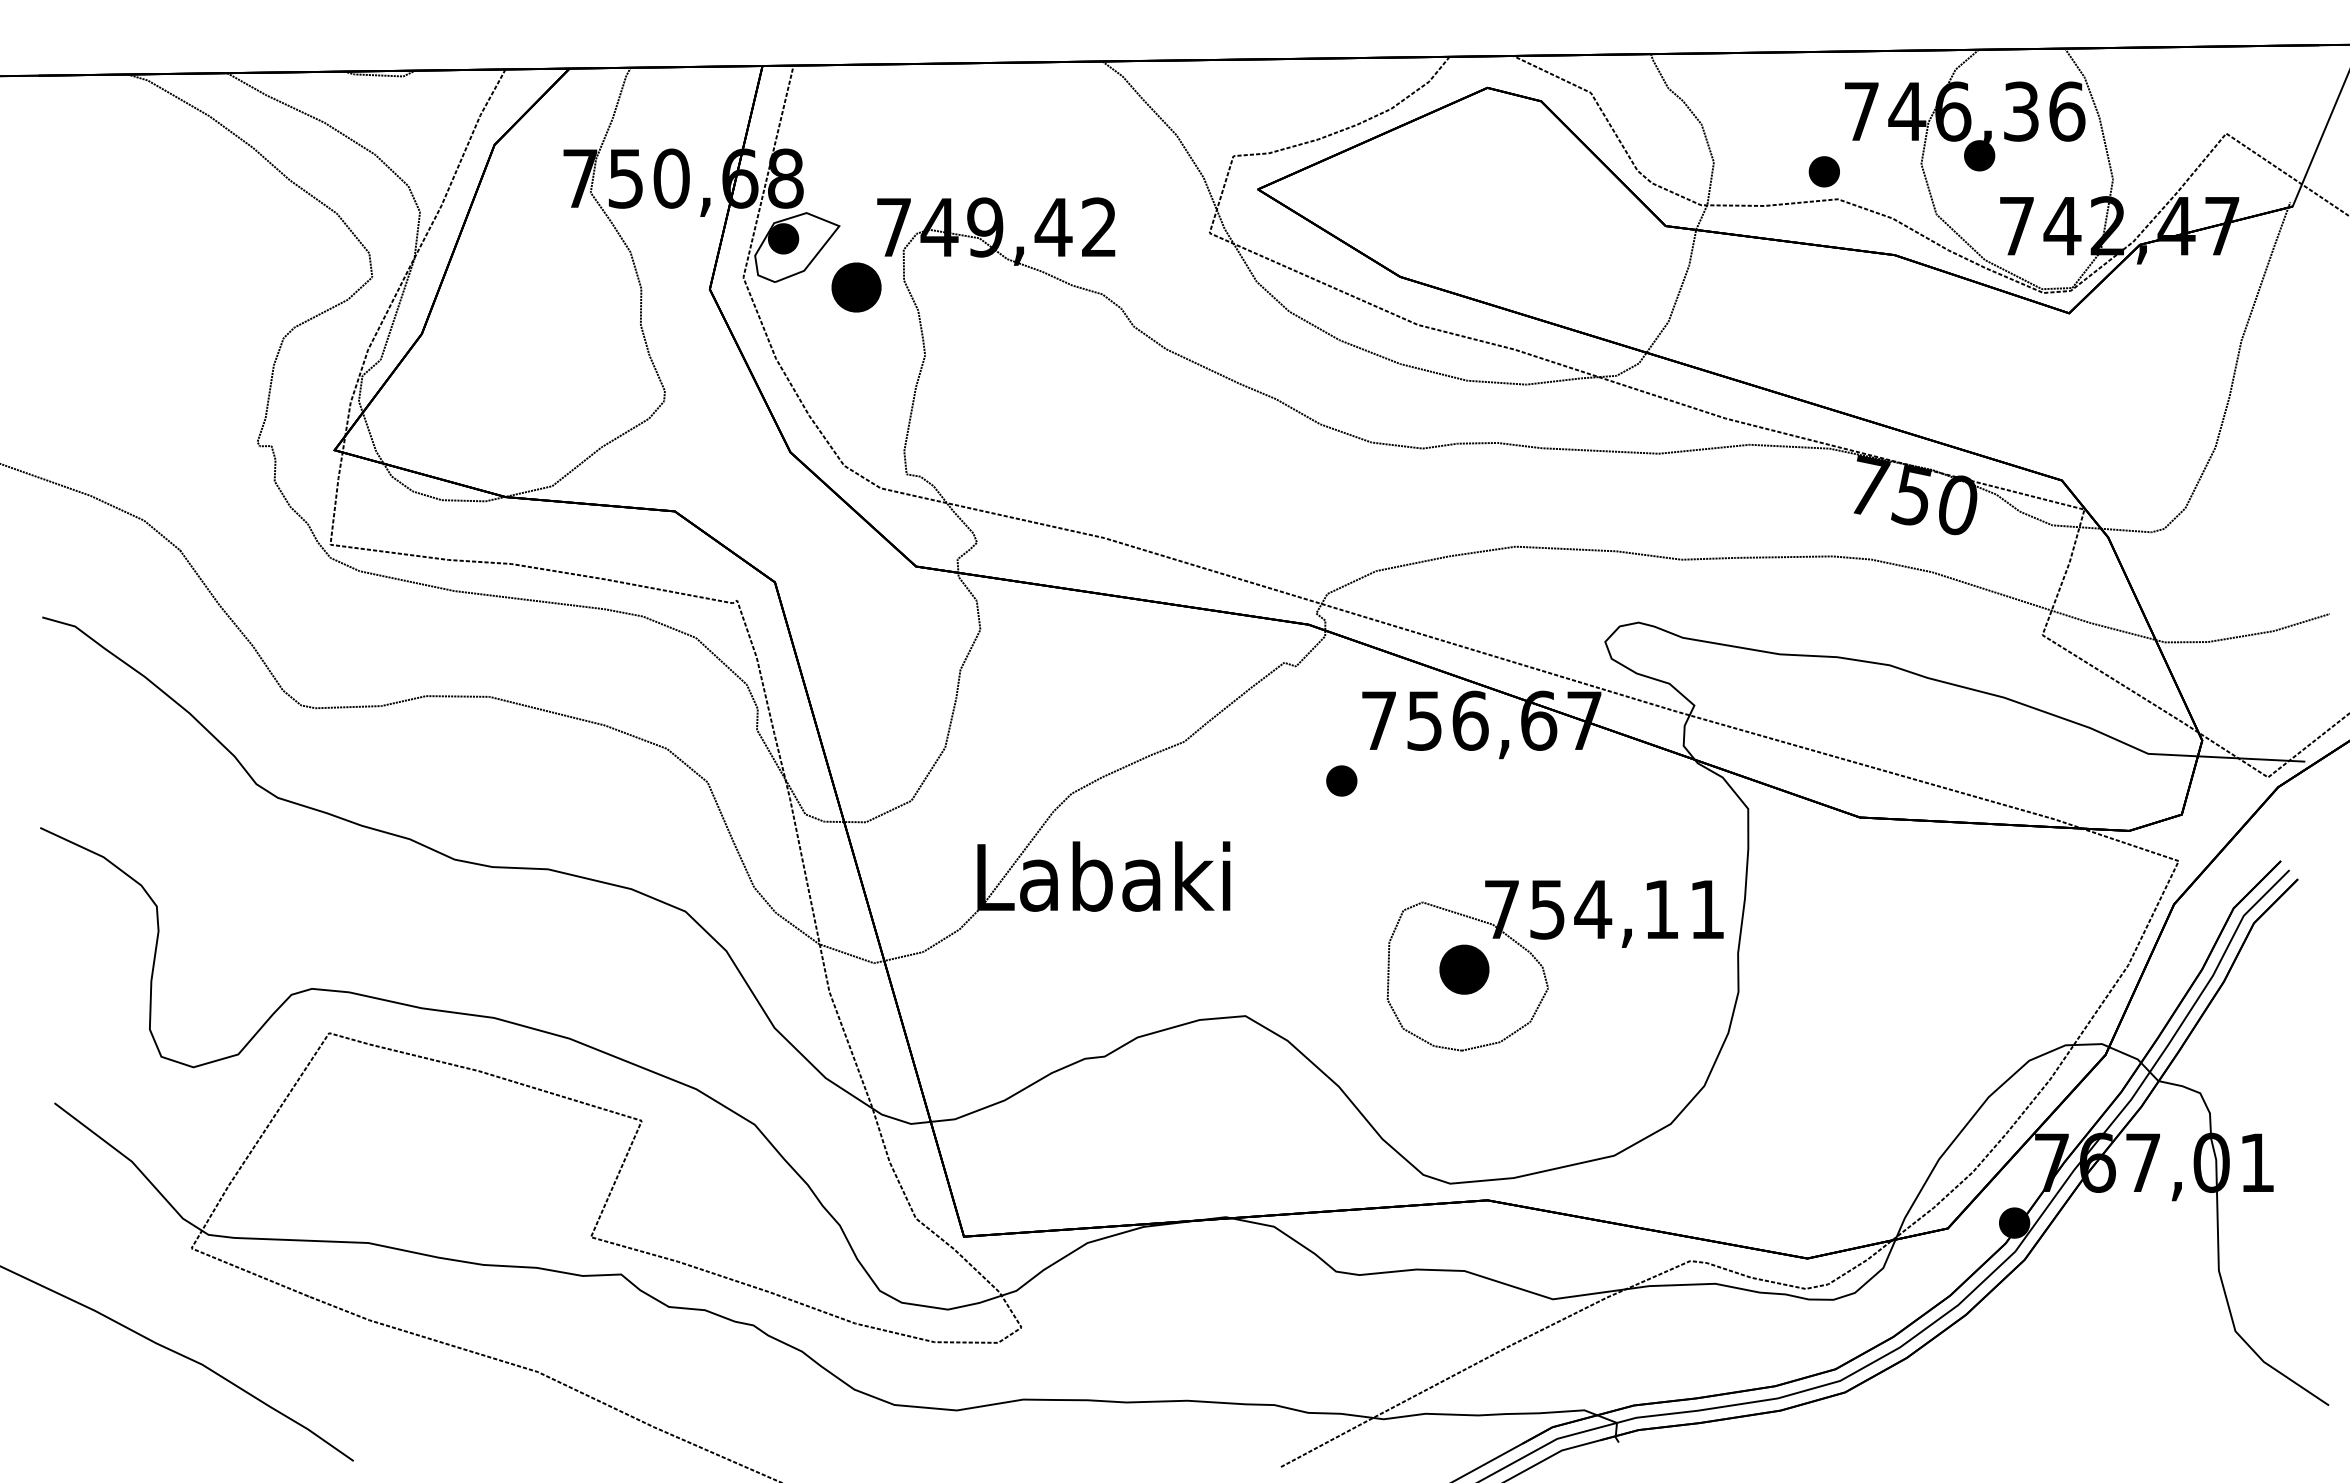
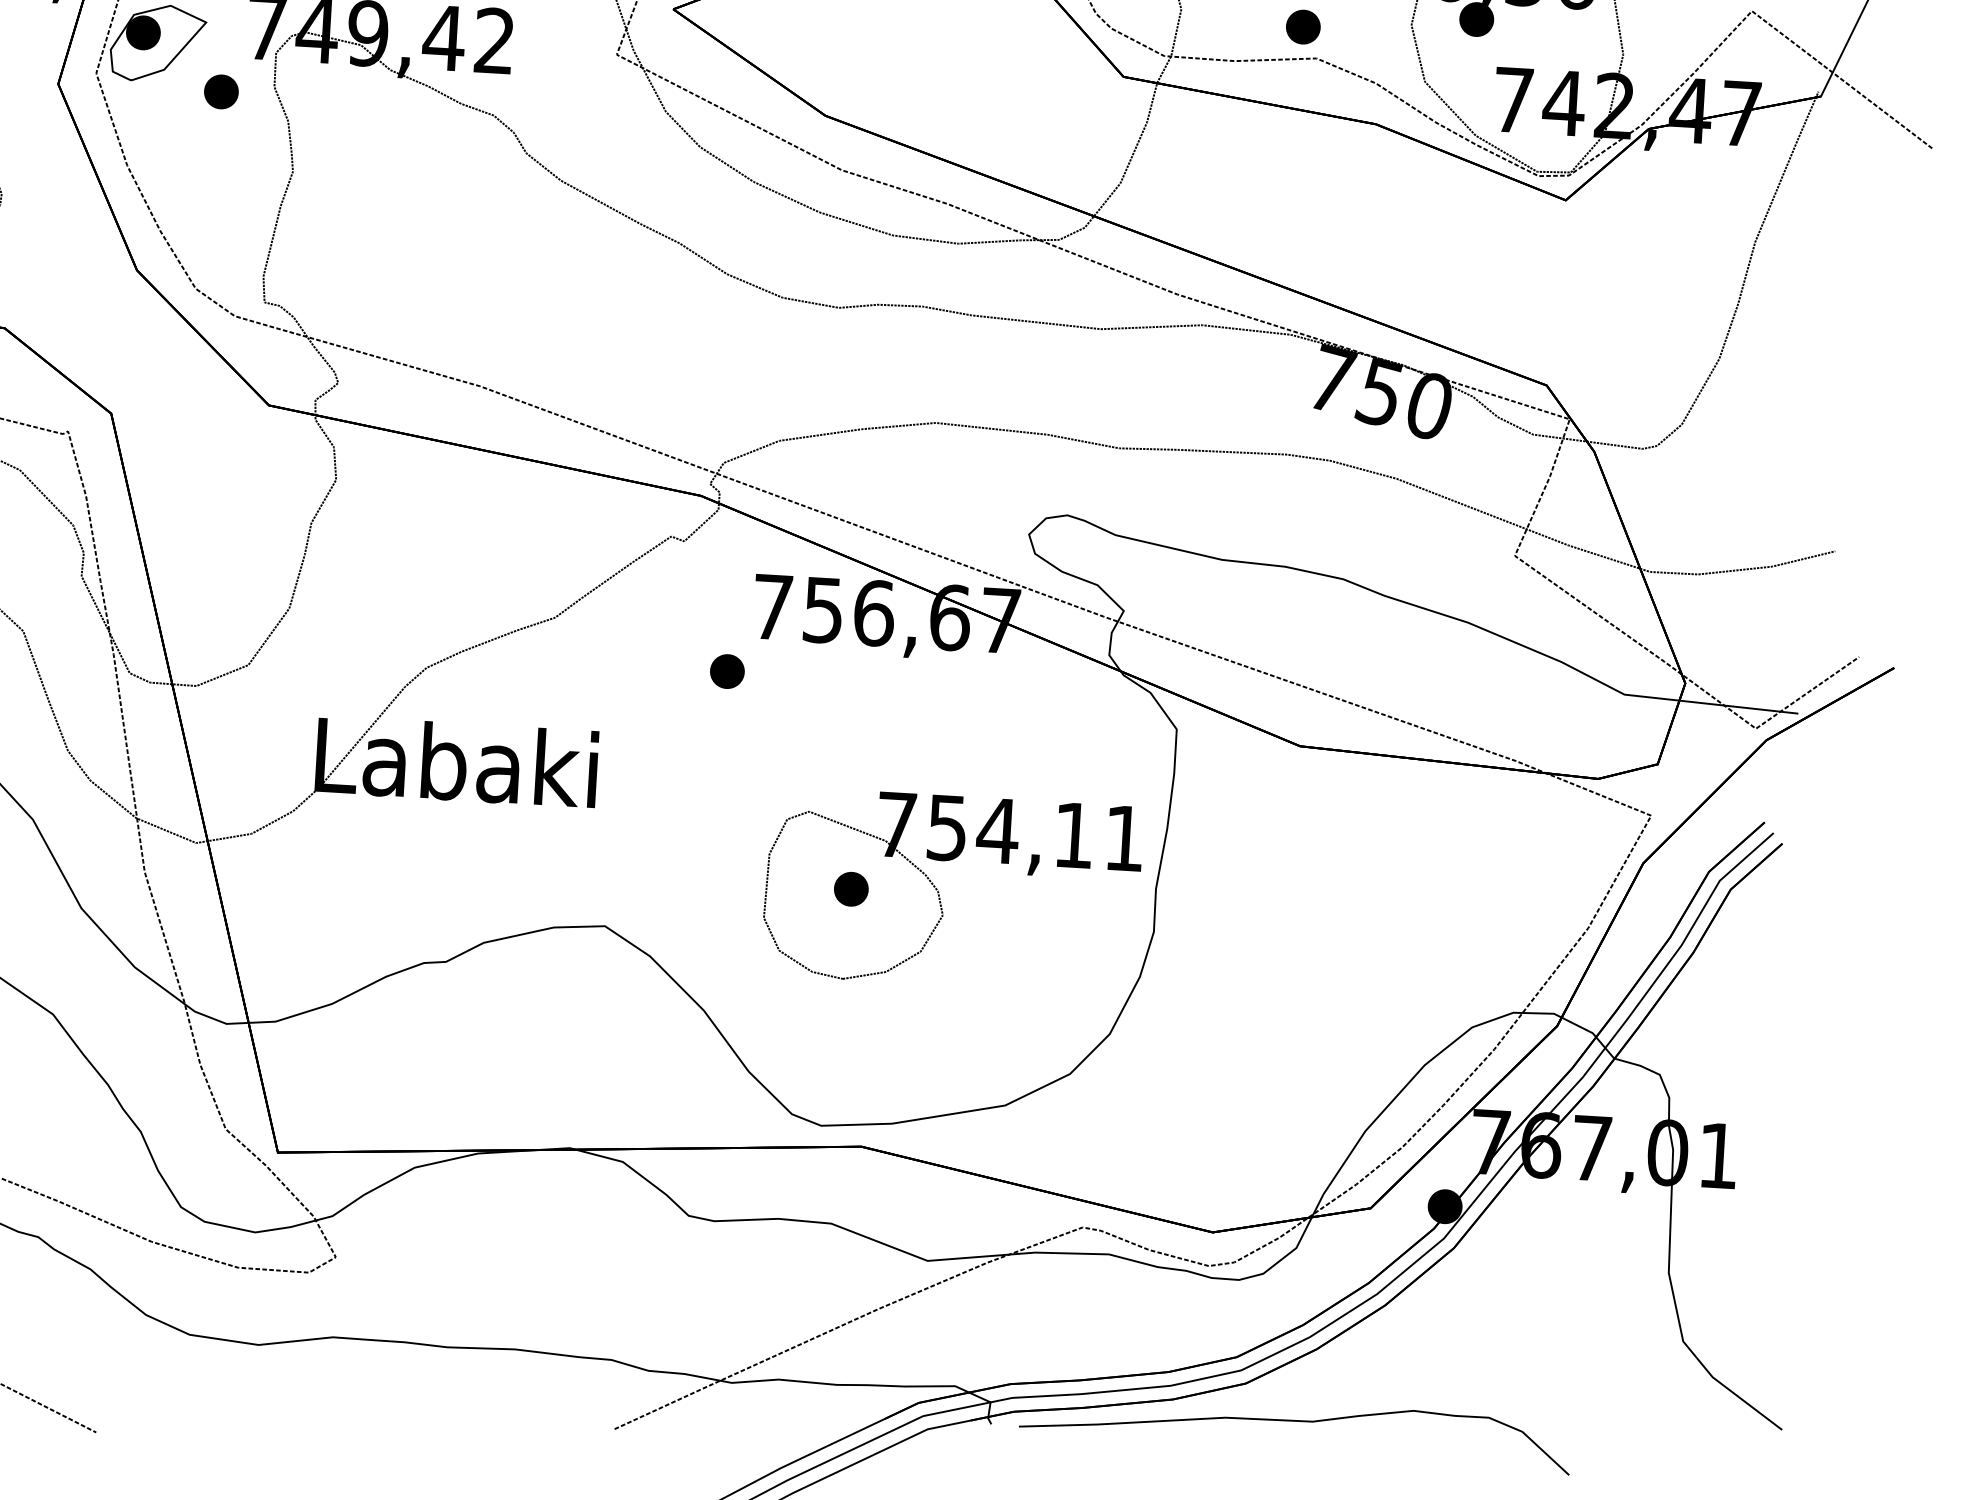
part: (856, 287) -> (221, 91), size x0.62
part: (1464, 969) -> (851, 888), size x0.62
curve: (1891, 1424) -> (1295, 1422), added

